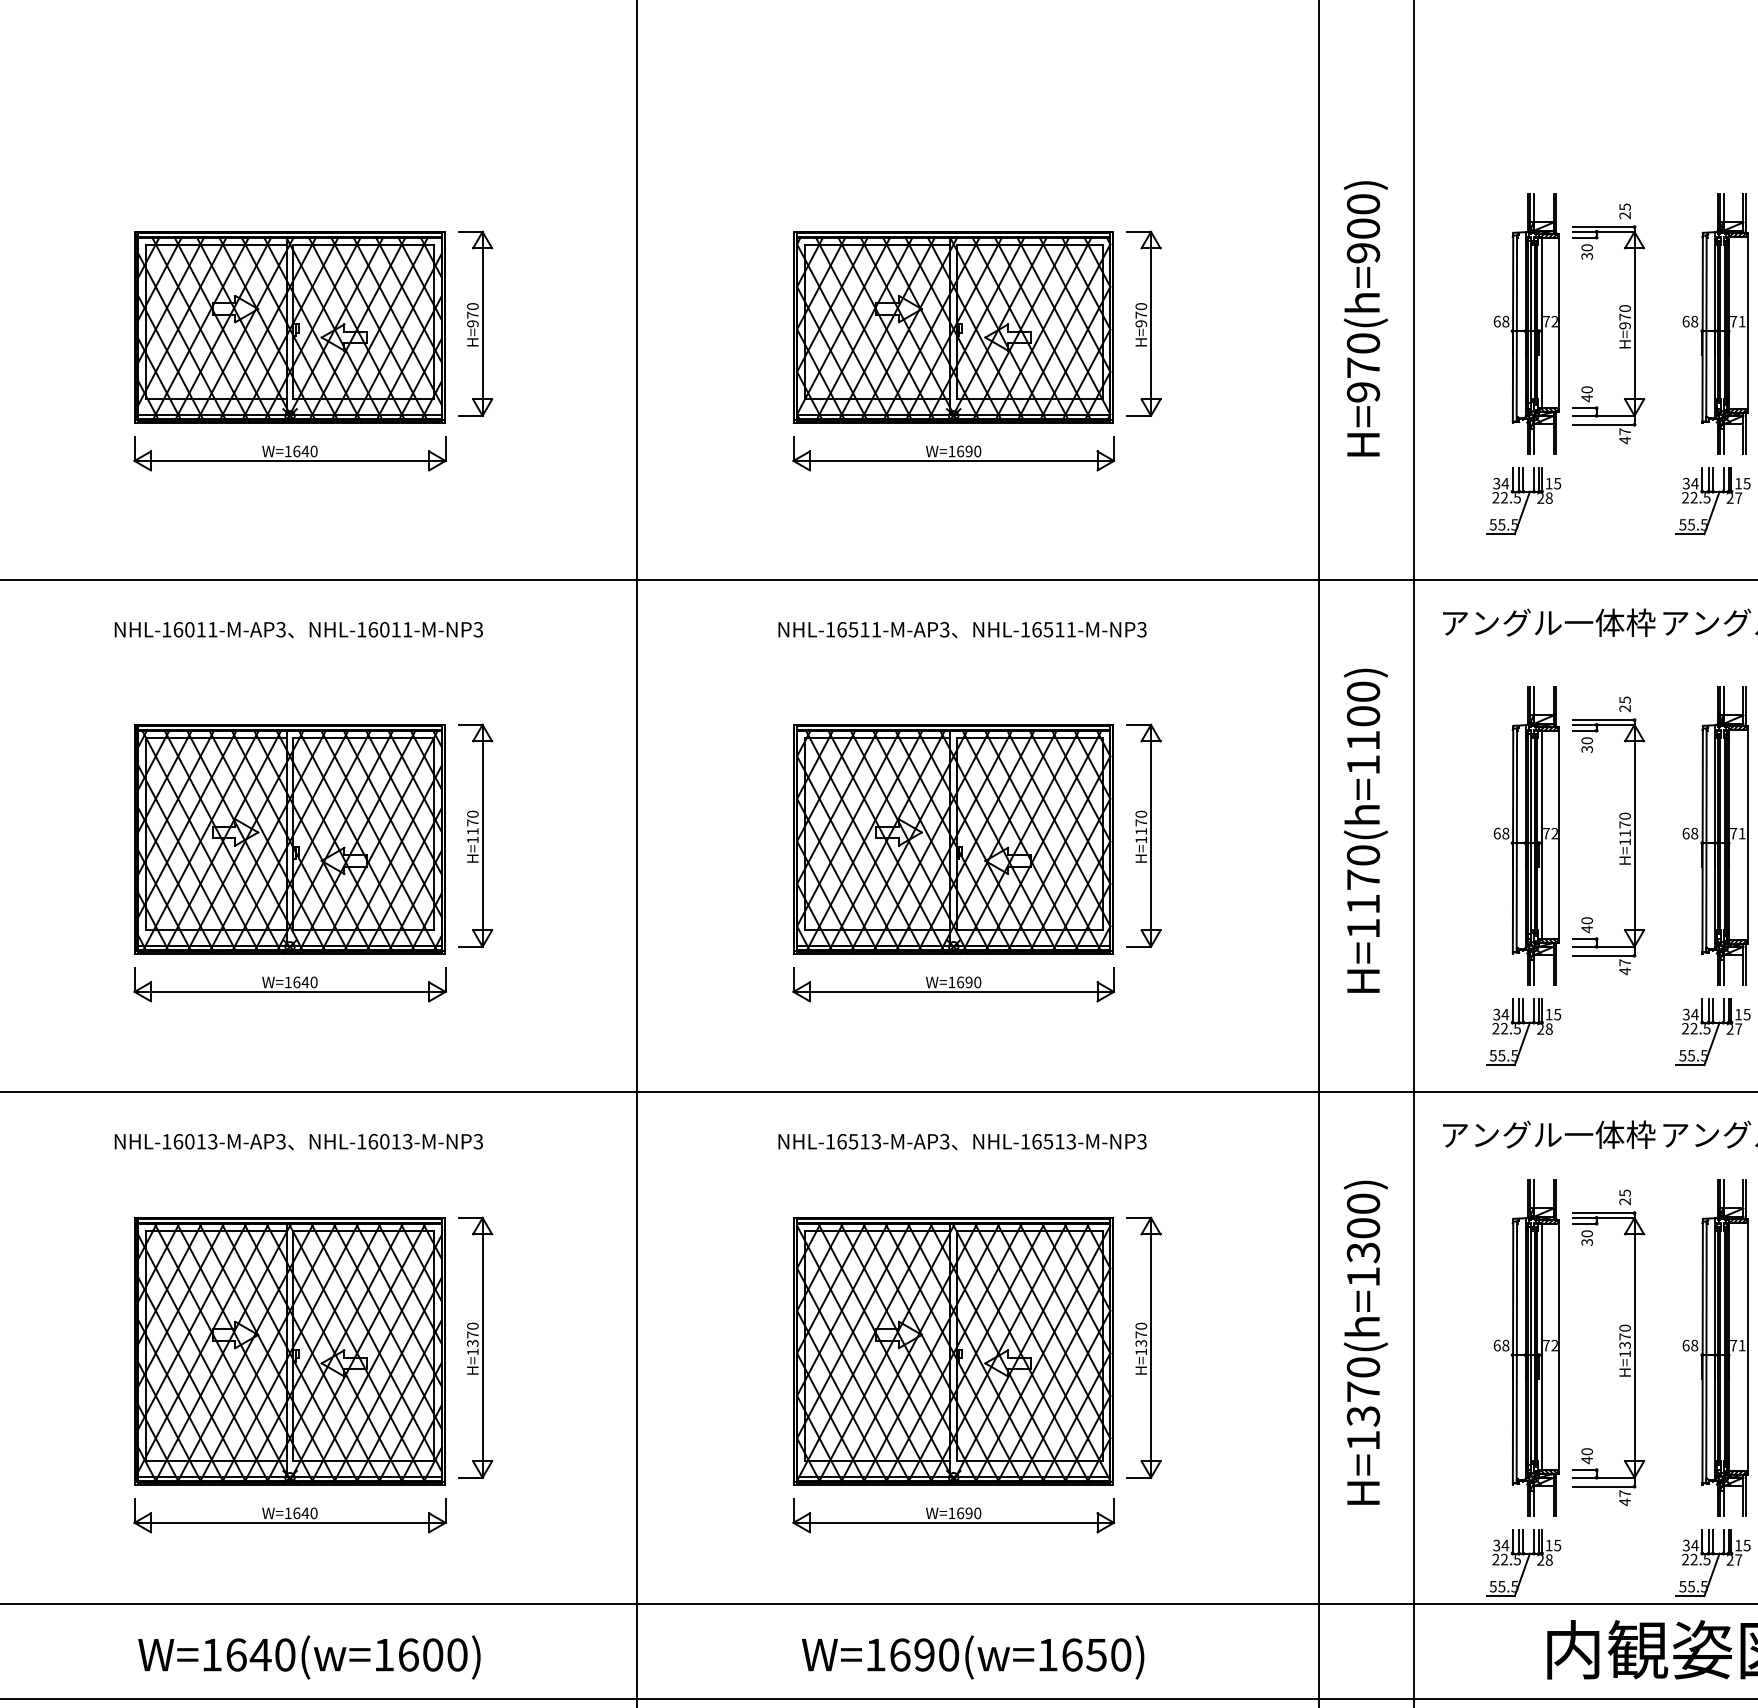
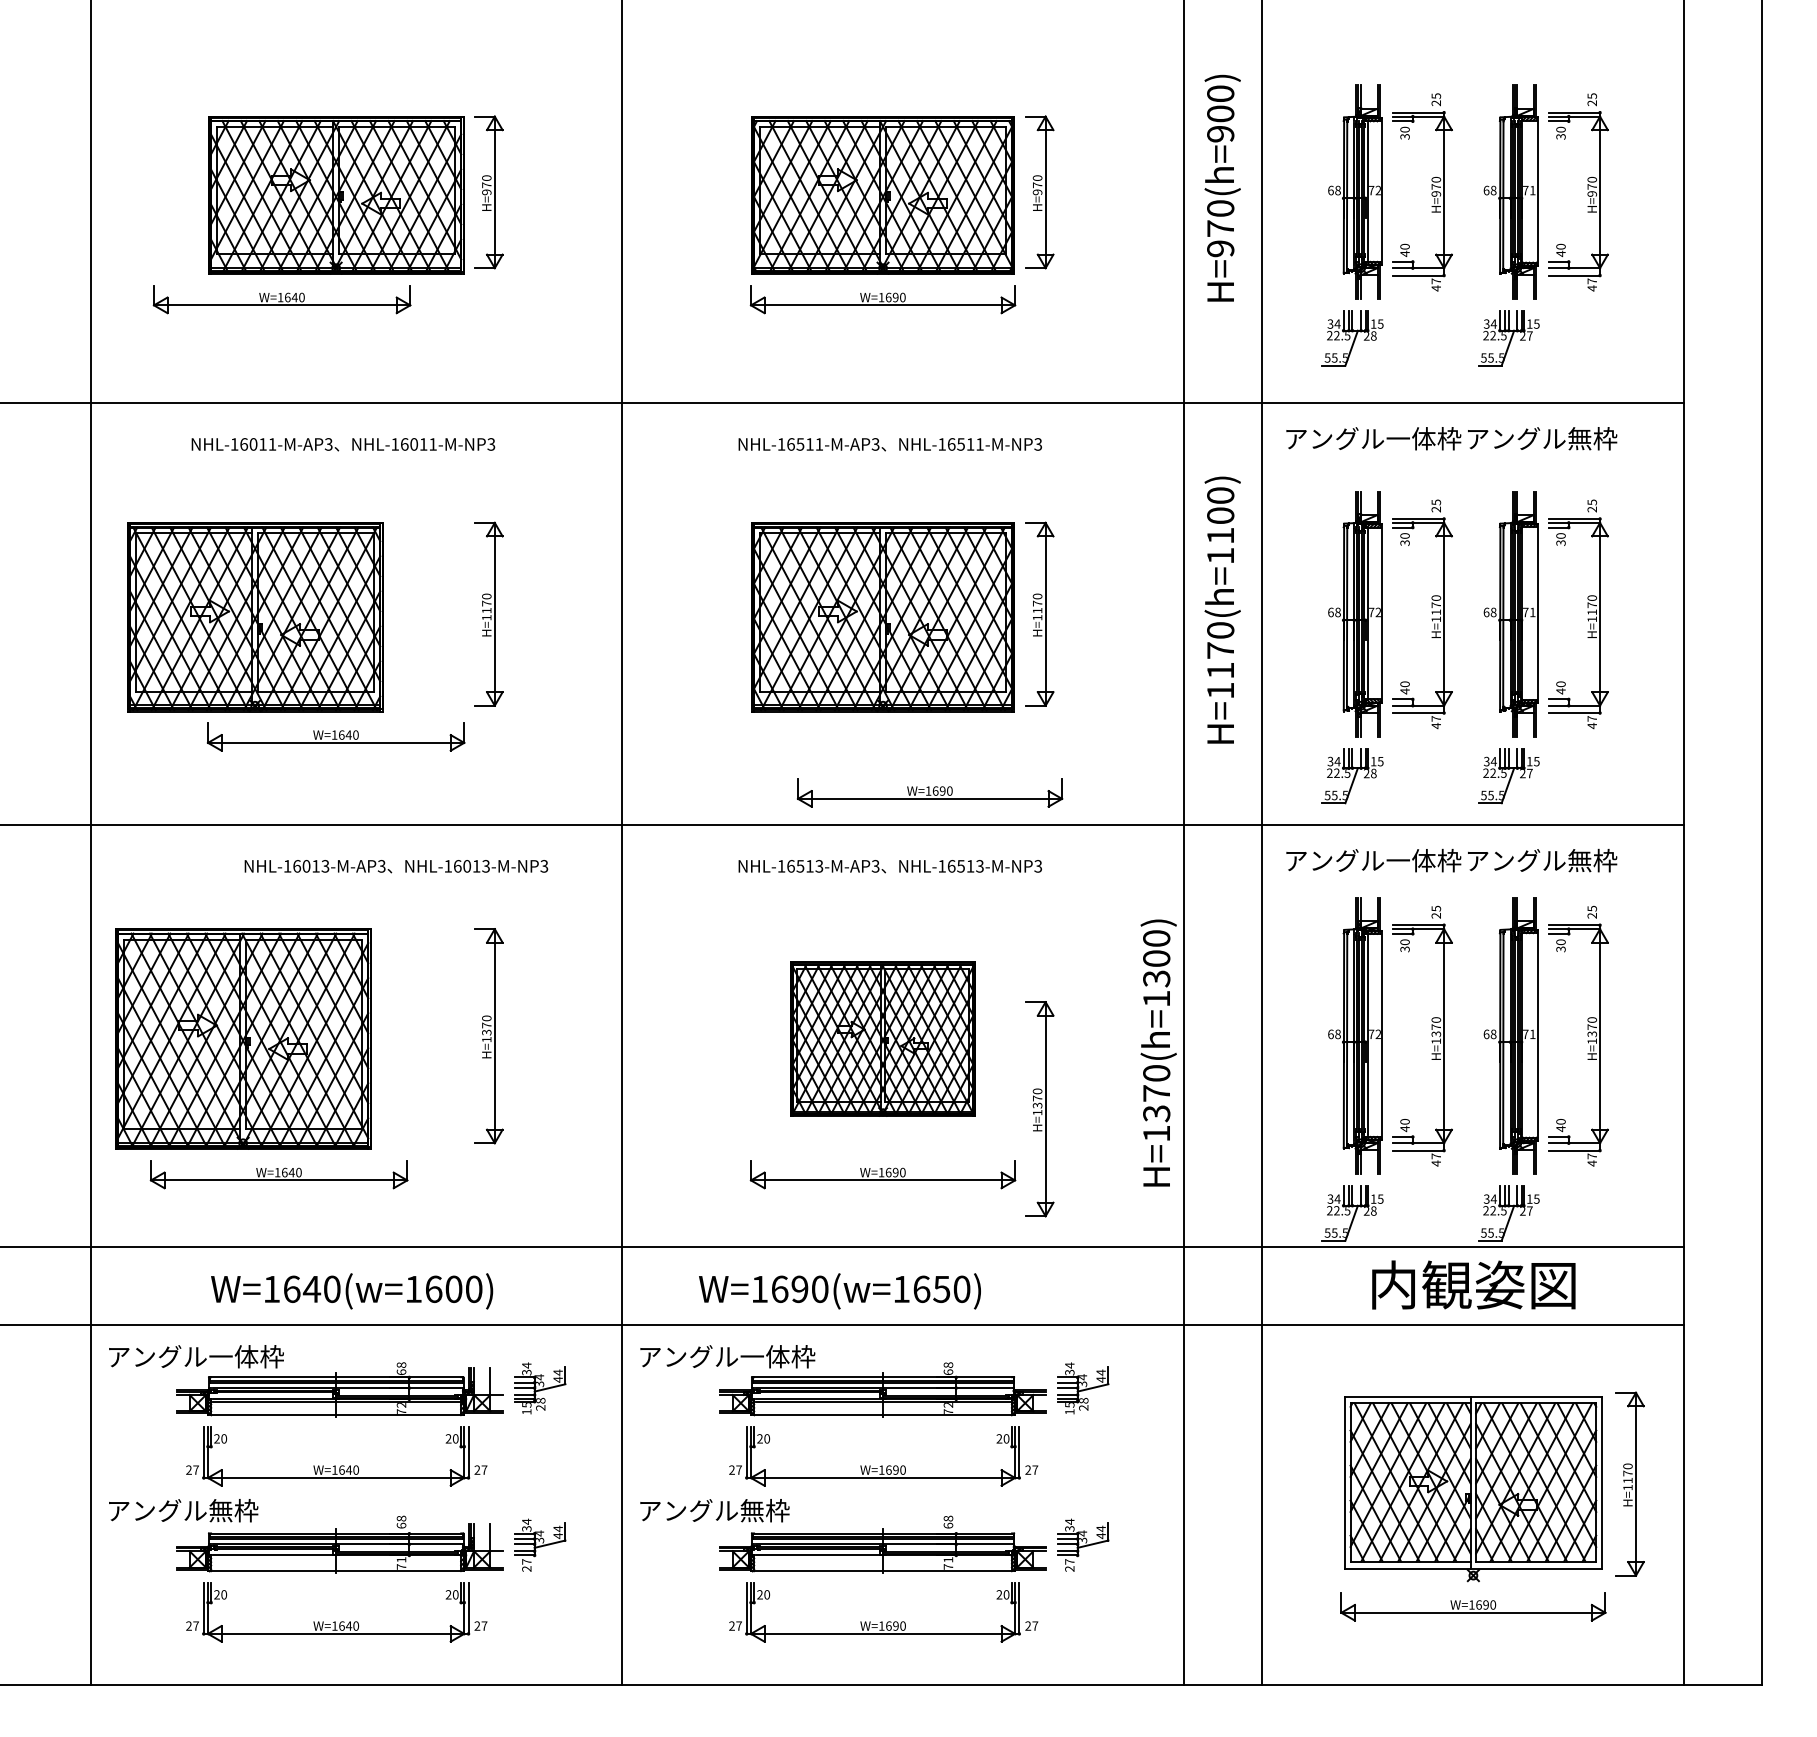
part: (289, 453) -> (281, 299), moved
part: (290, 839) -> (255, 617), moved
part: (954, 984) -> (930, 792), moved
text: (298, 1141) -> (396, 866), moved
text: (1365, 1342) -> (1158, 1052), moved
part: (1143, 1348) -> (1039, 1109), moved
part: (290, 1350) -> (243, 1038), moved
part: (953, 1350) -> (882, 1038), size x0.7
part: (289, 1515) -> (278, 1174), moved
text: (972, 1657) -> (839, 1291), moved

